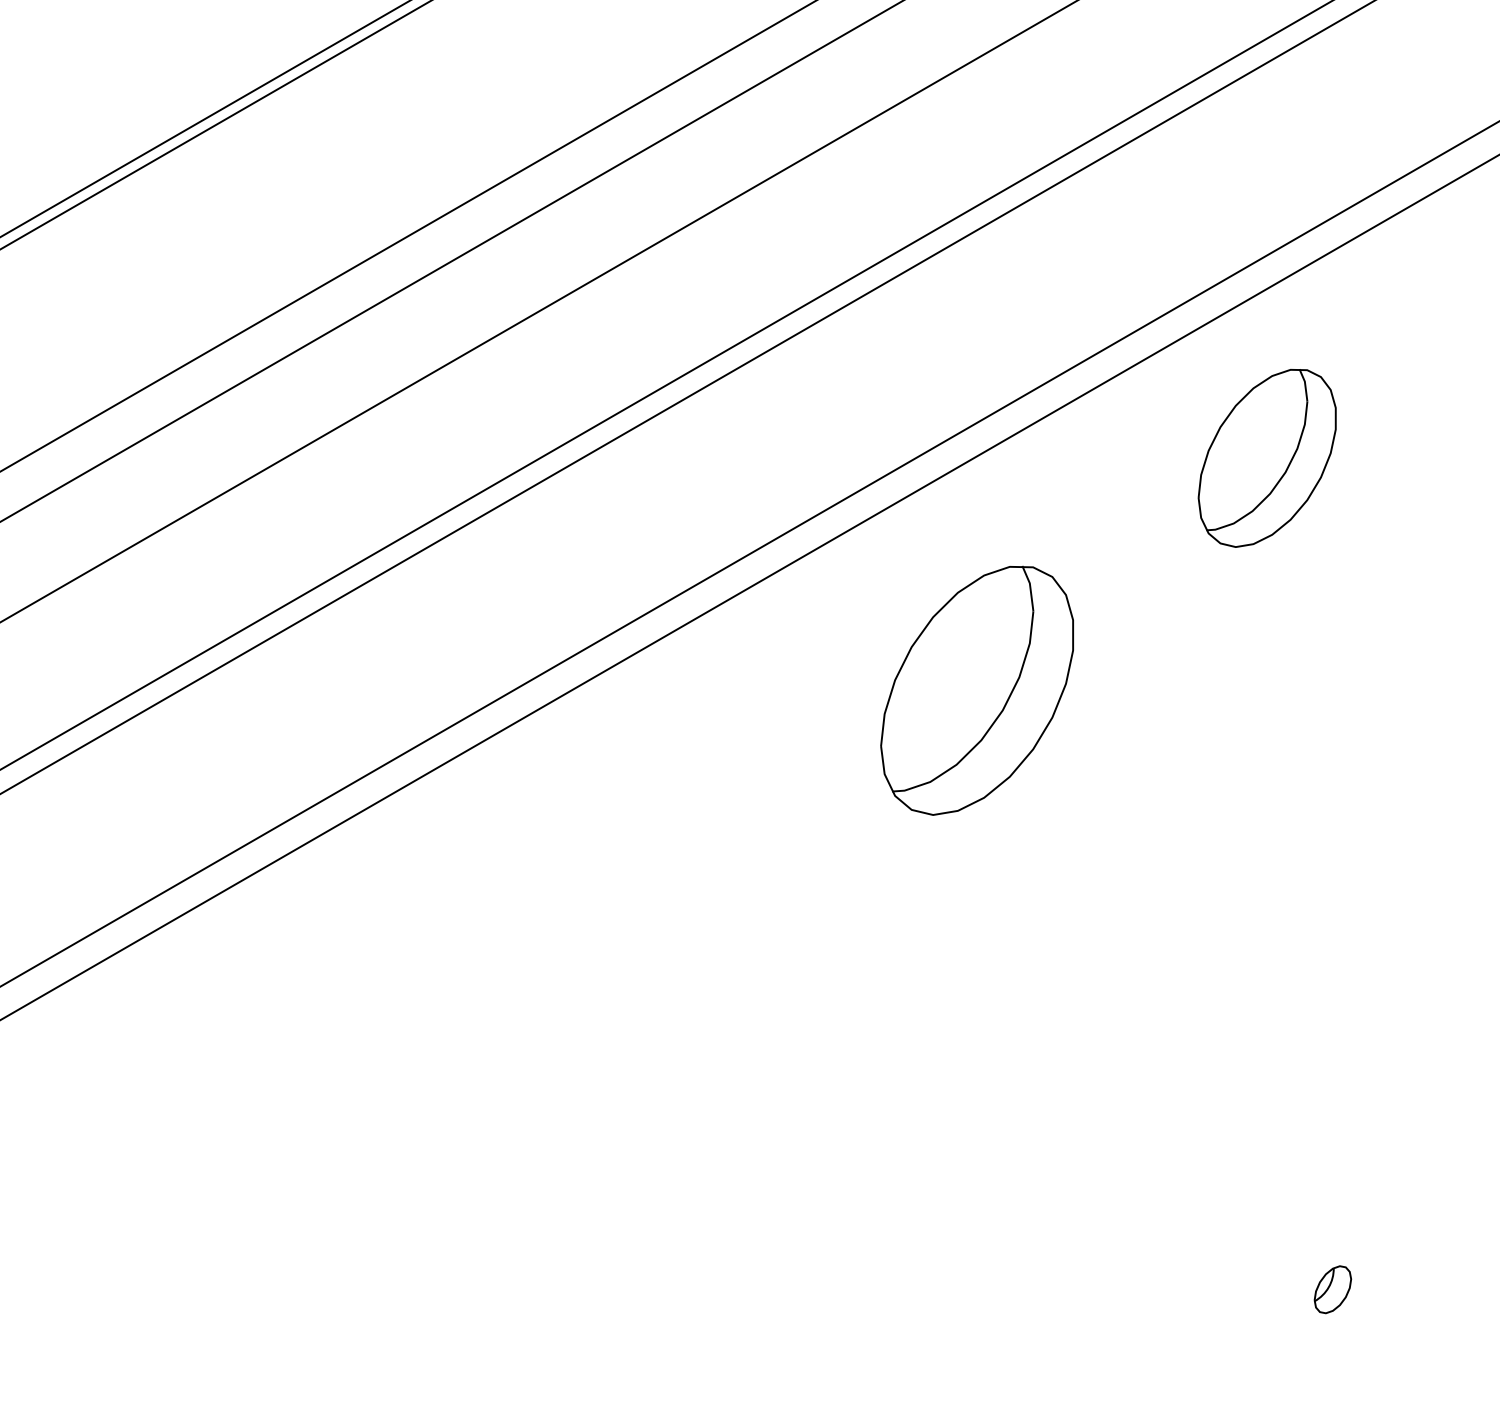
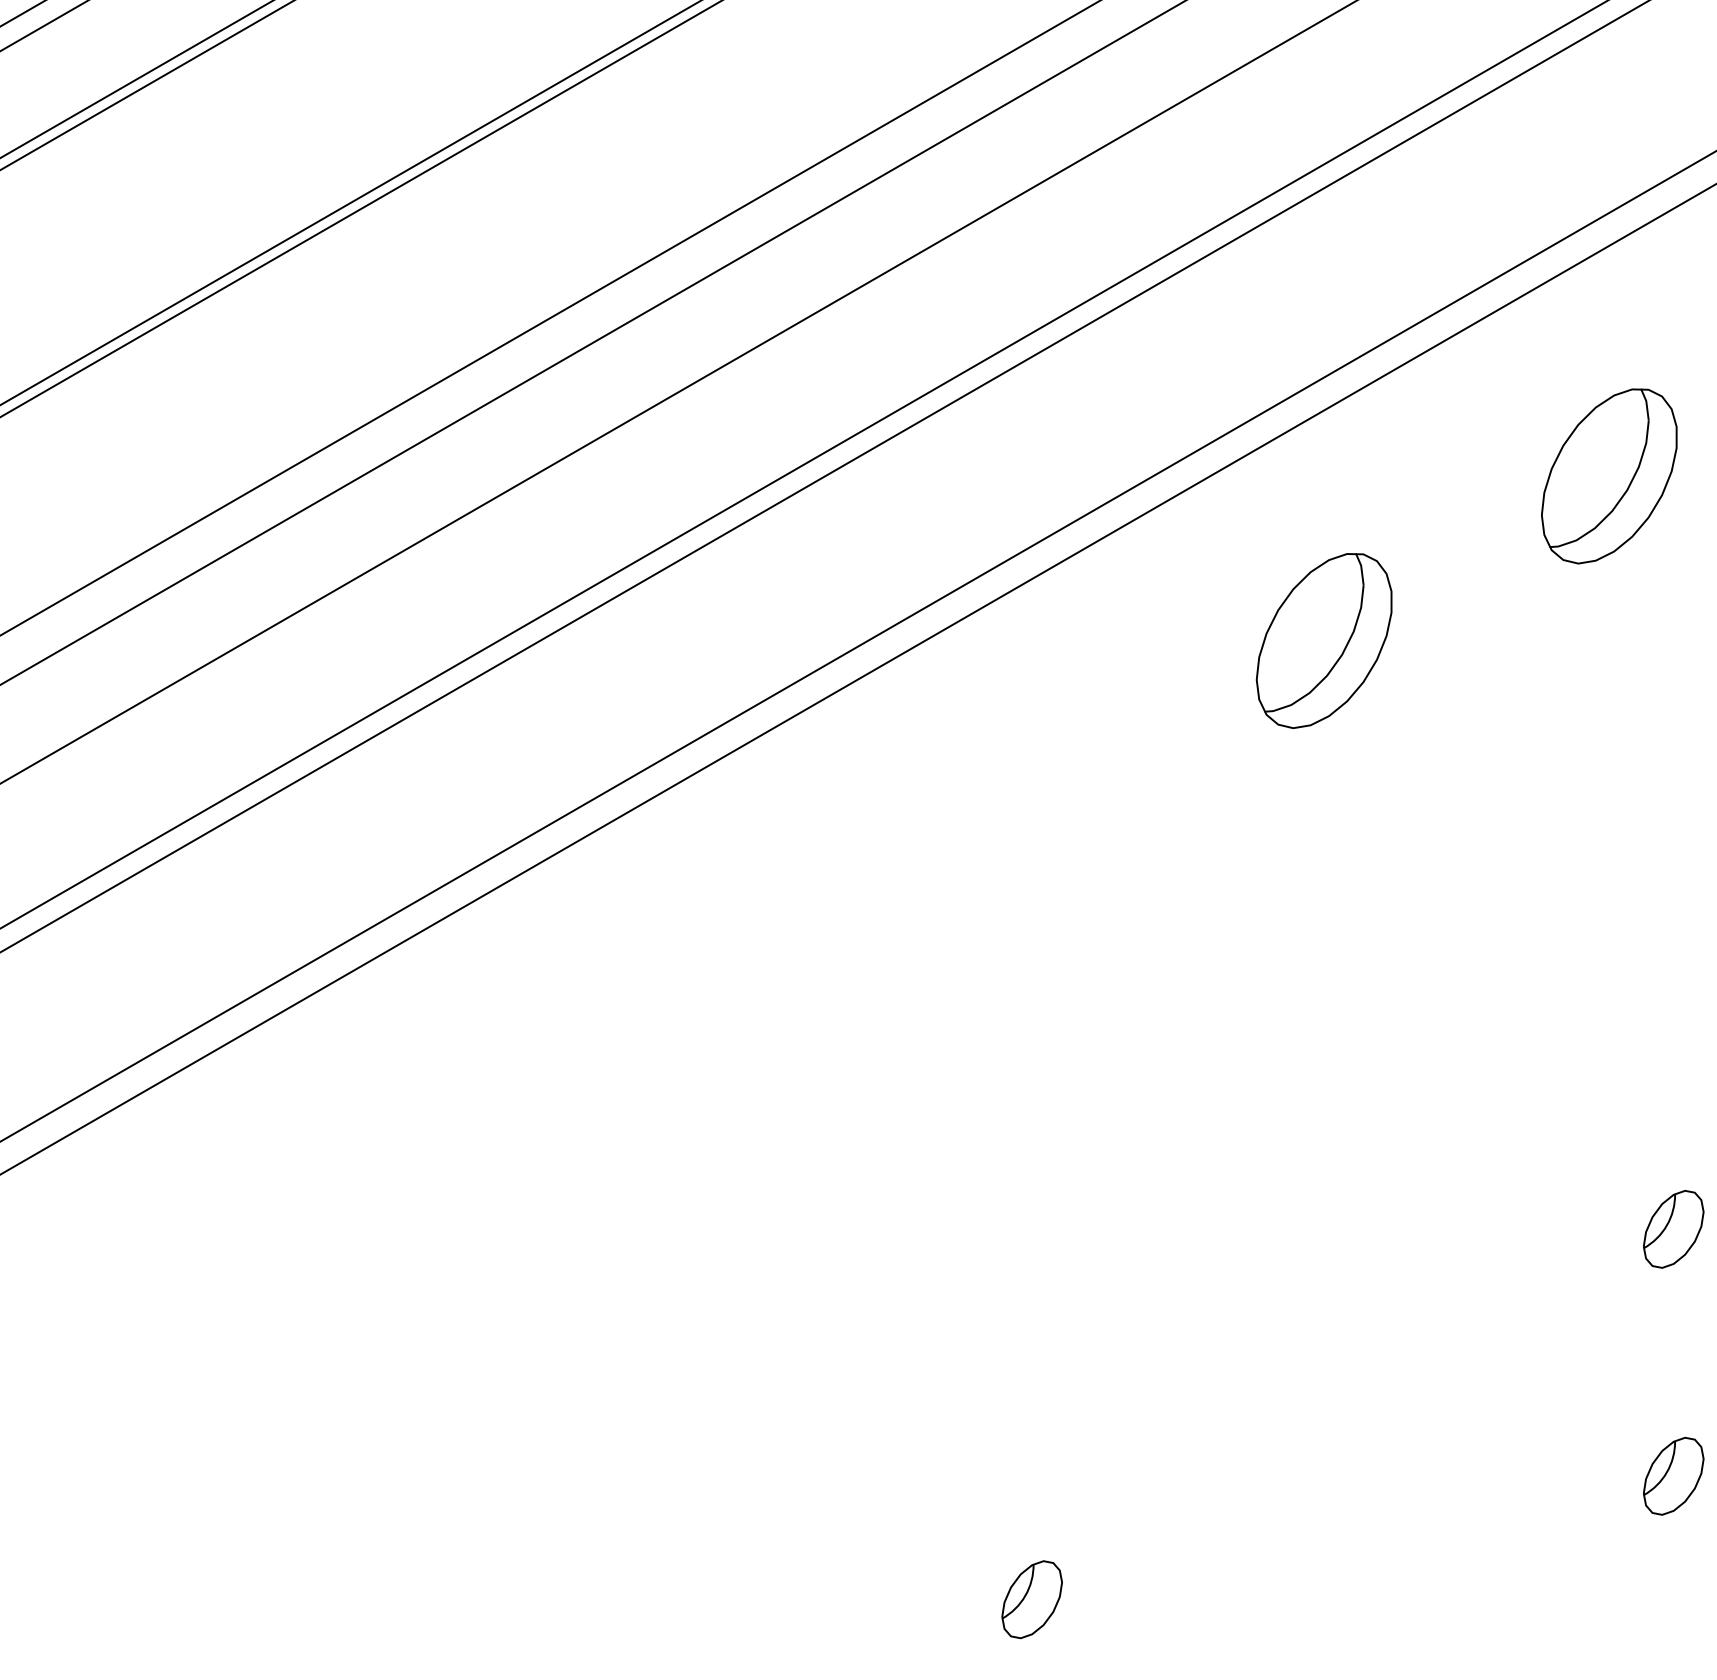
part: (1267, 458) -> (1609, 476), moved
part: (976, 691) -> (1323, 641), size x0.71
part: (1332, 1289) -> (1673, 1229), size x1.67

